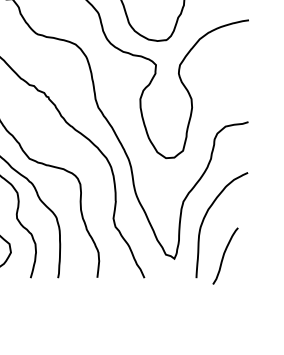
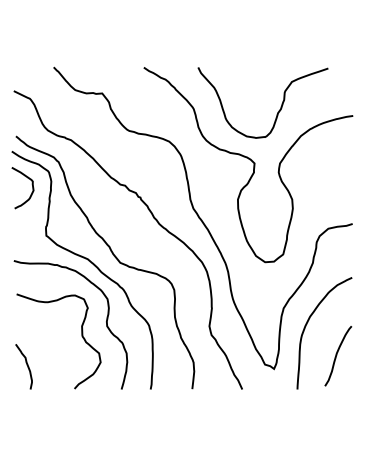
curve: (224, 255) -> (337, 355), moved

